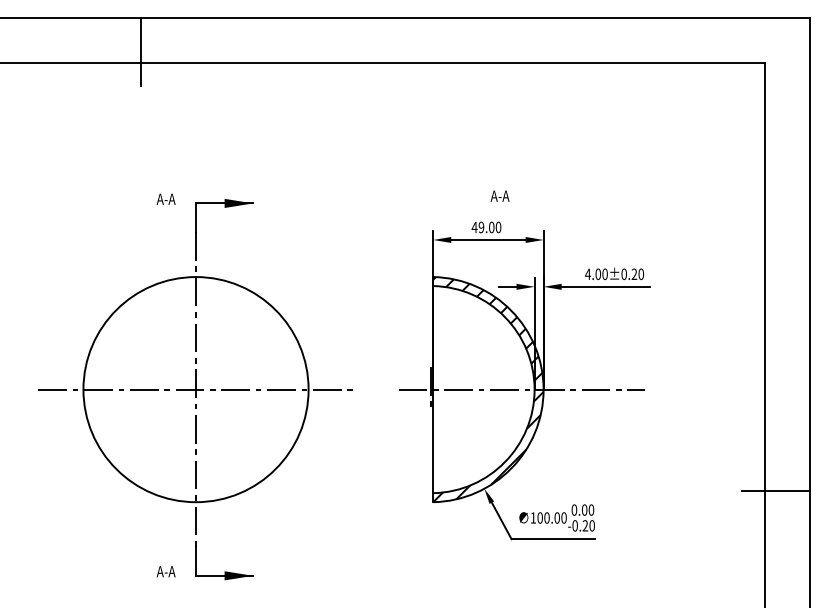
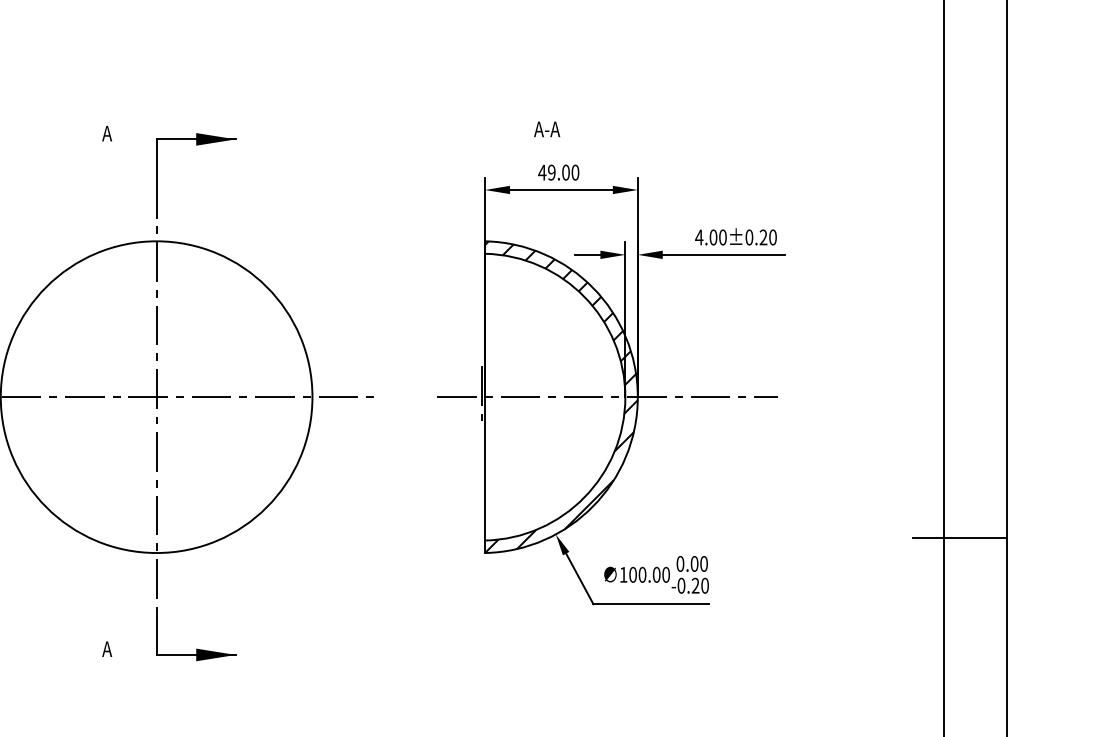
text: (499, 195) -> (546, 128), moved
text: (169, 198) -> (119, 132), A-A -> A
text: (169, 571) -> (119, 648), A-A -> A

